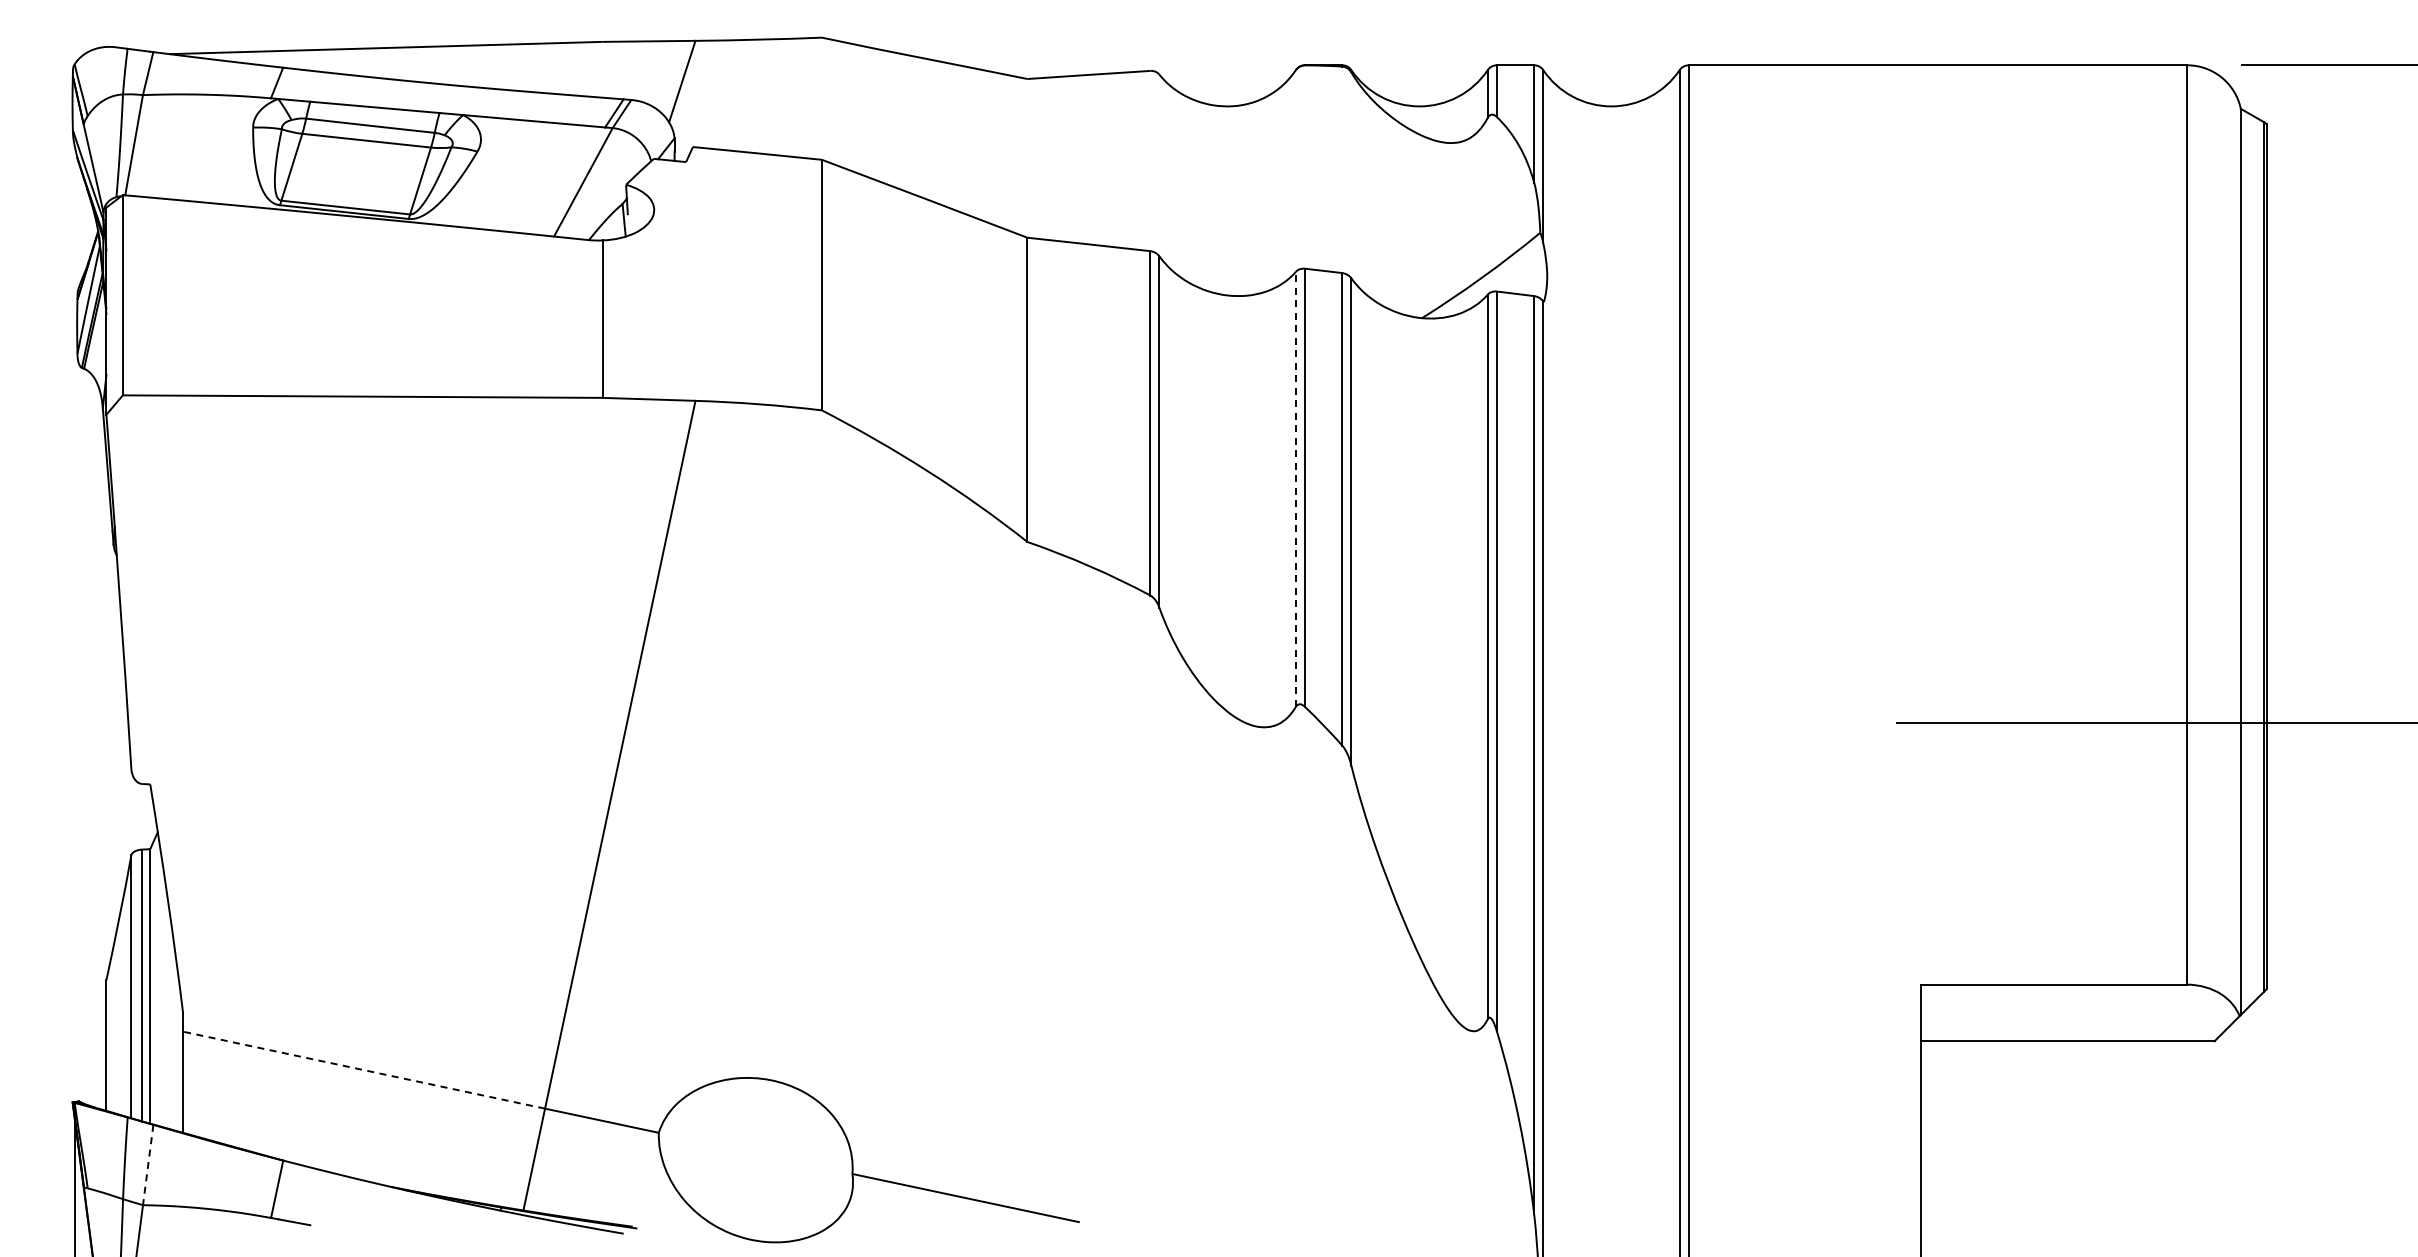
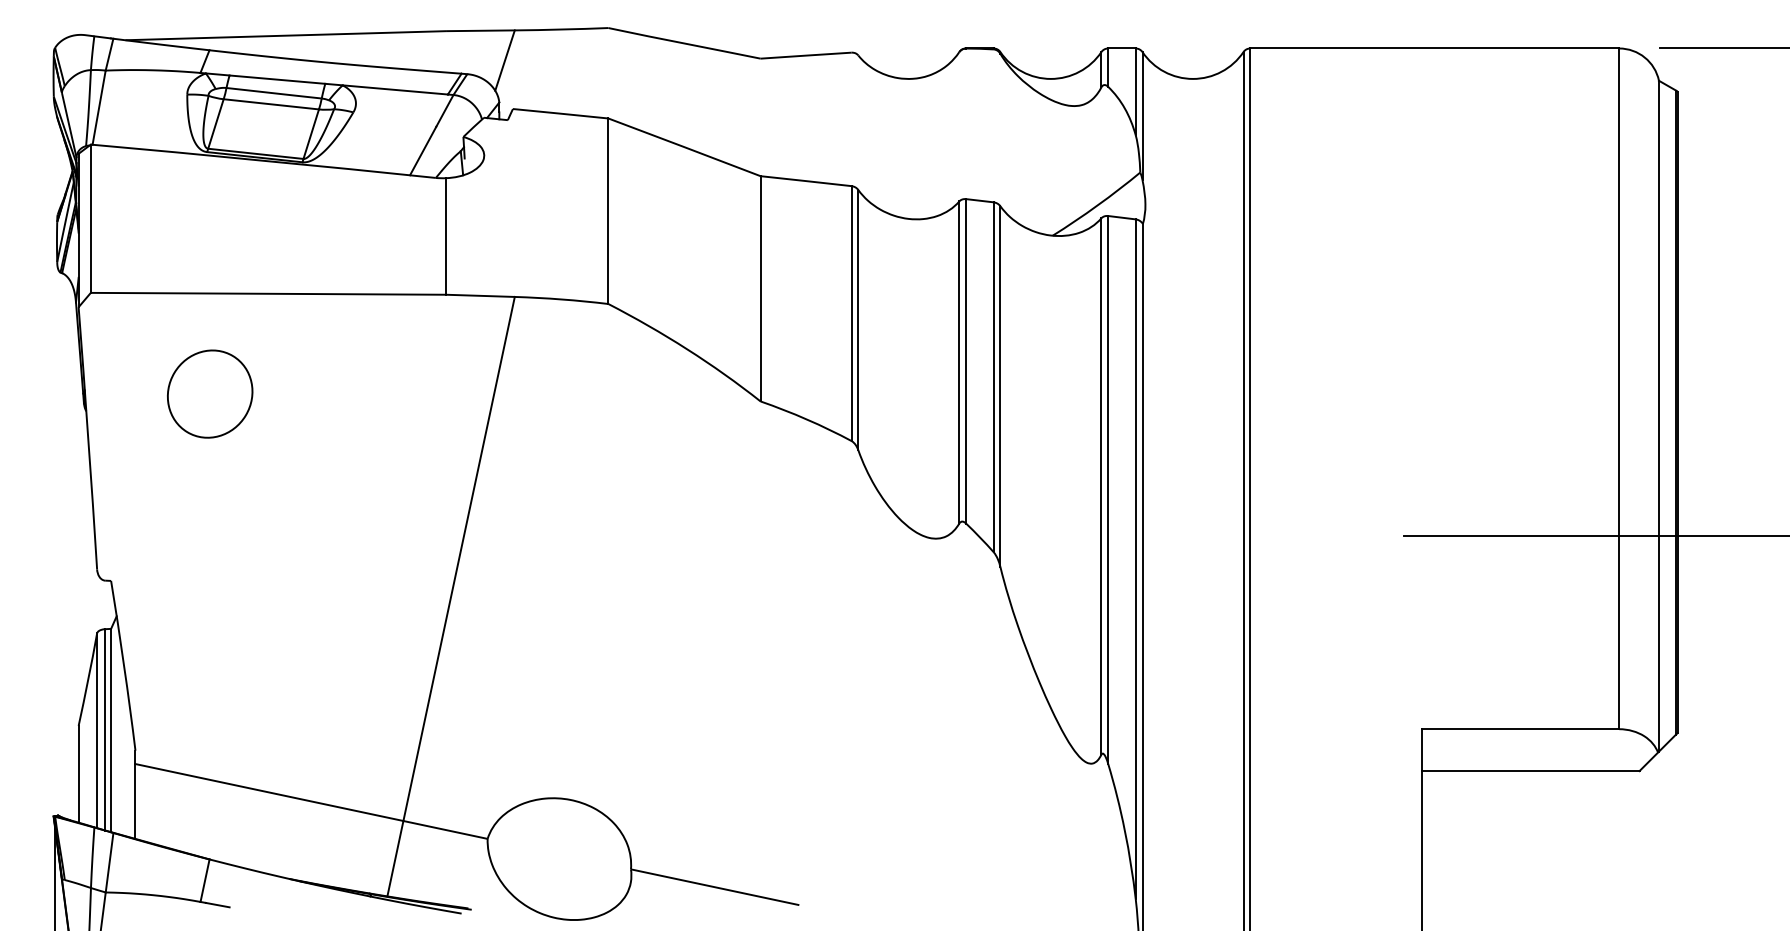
line: (1295, 489) -> (959, 362), dashed -> solid
part: (284, 531) -> (210, 393), added
line: (364, 1070) -> (269, 792), dashed -> solid
line: (148, 1164) -> (109, 862), dashed -> solid

